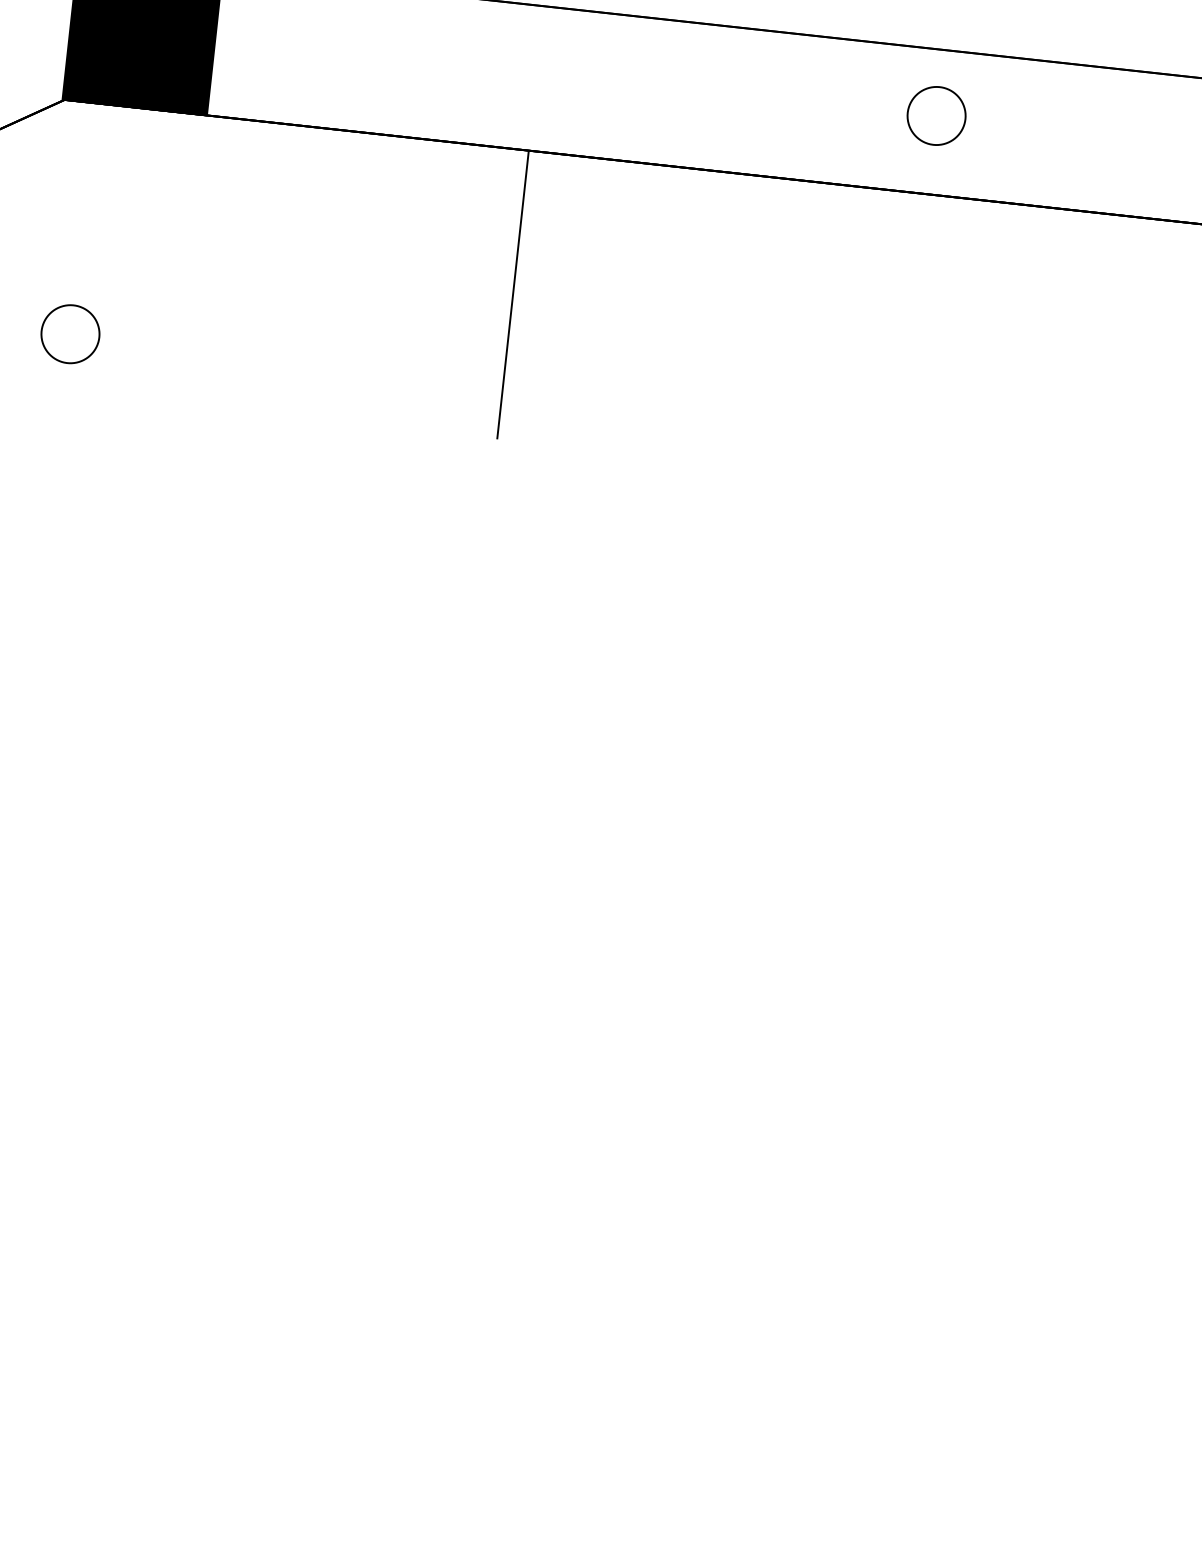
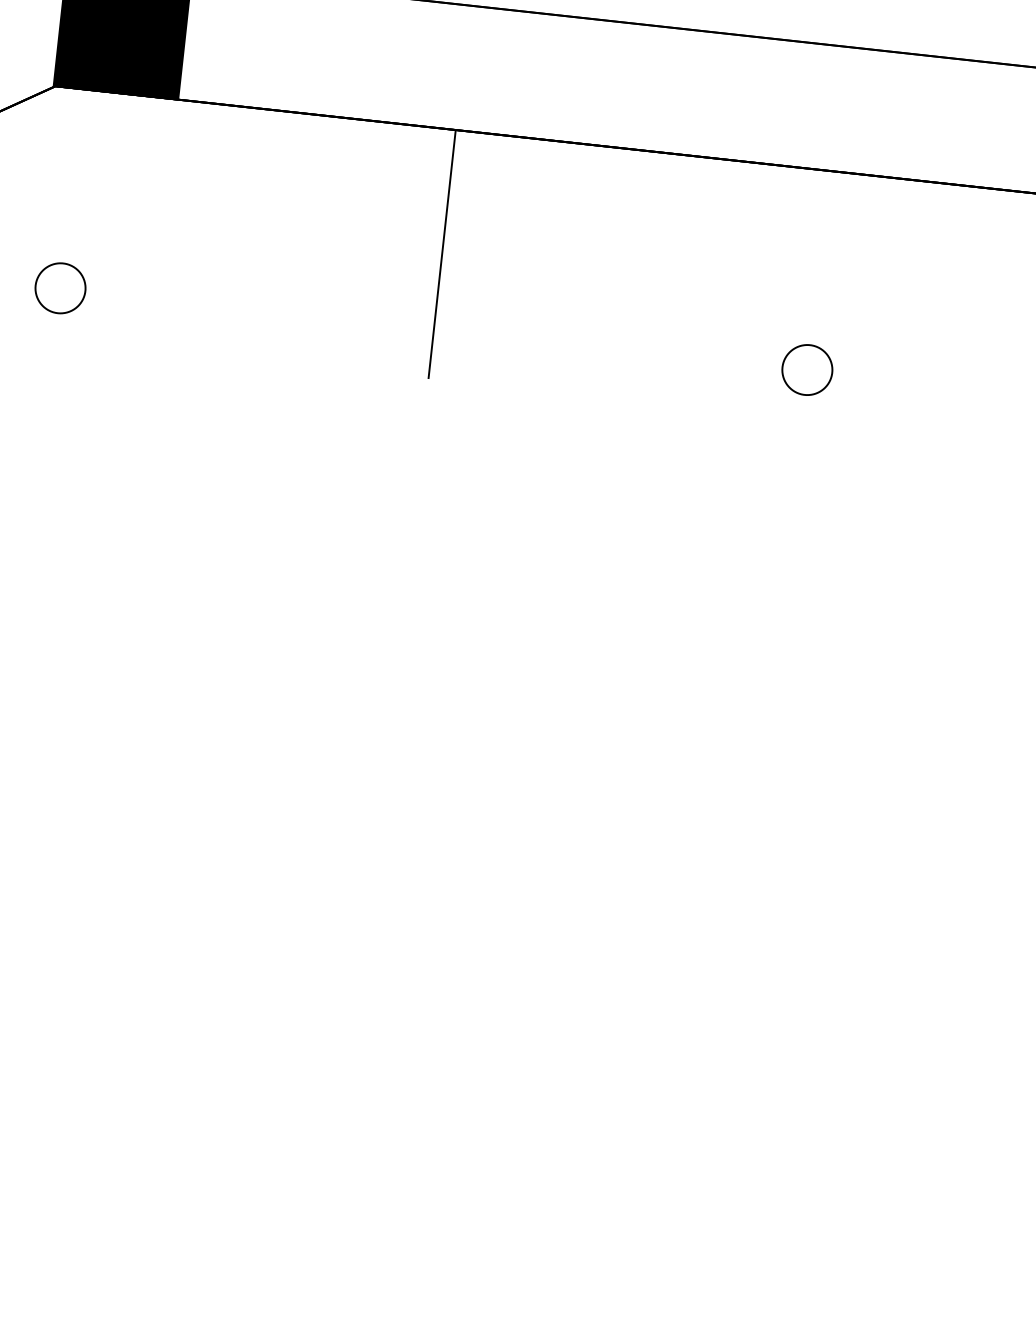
part: (936, 115) -> (807, 369), moved

